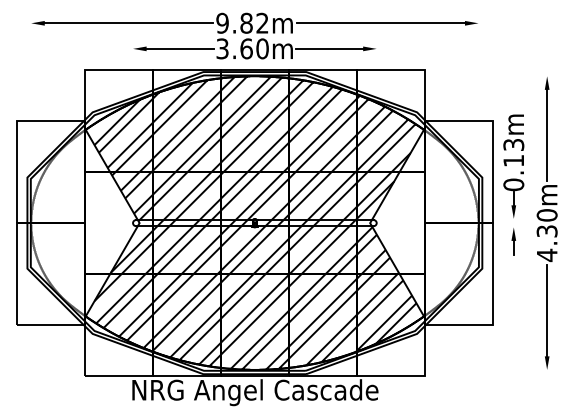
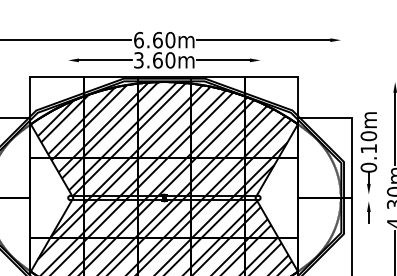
text: (242, 22) -> (154, 39), 9.82m -> 6.60m
text: (513, 144) -> (368, 135), 0.13m -> 0.10m

